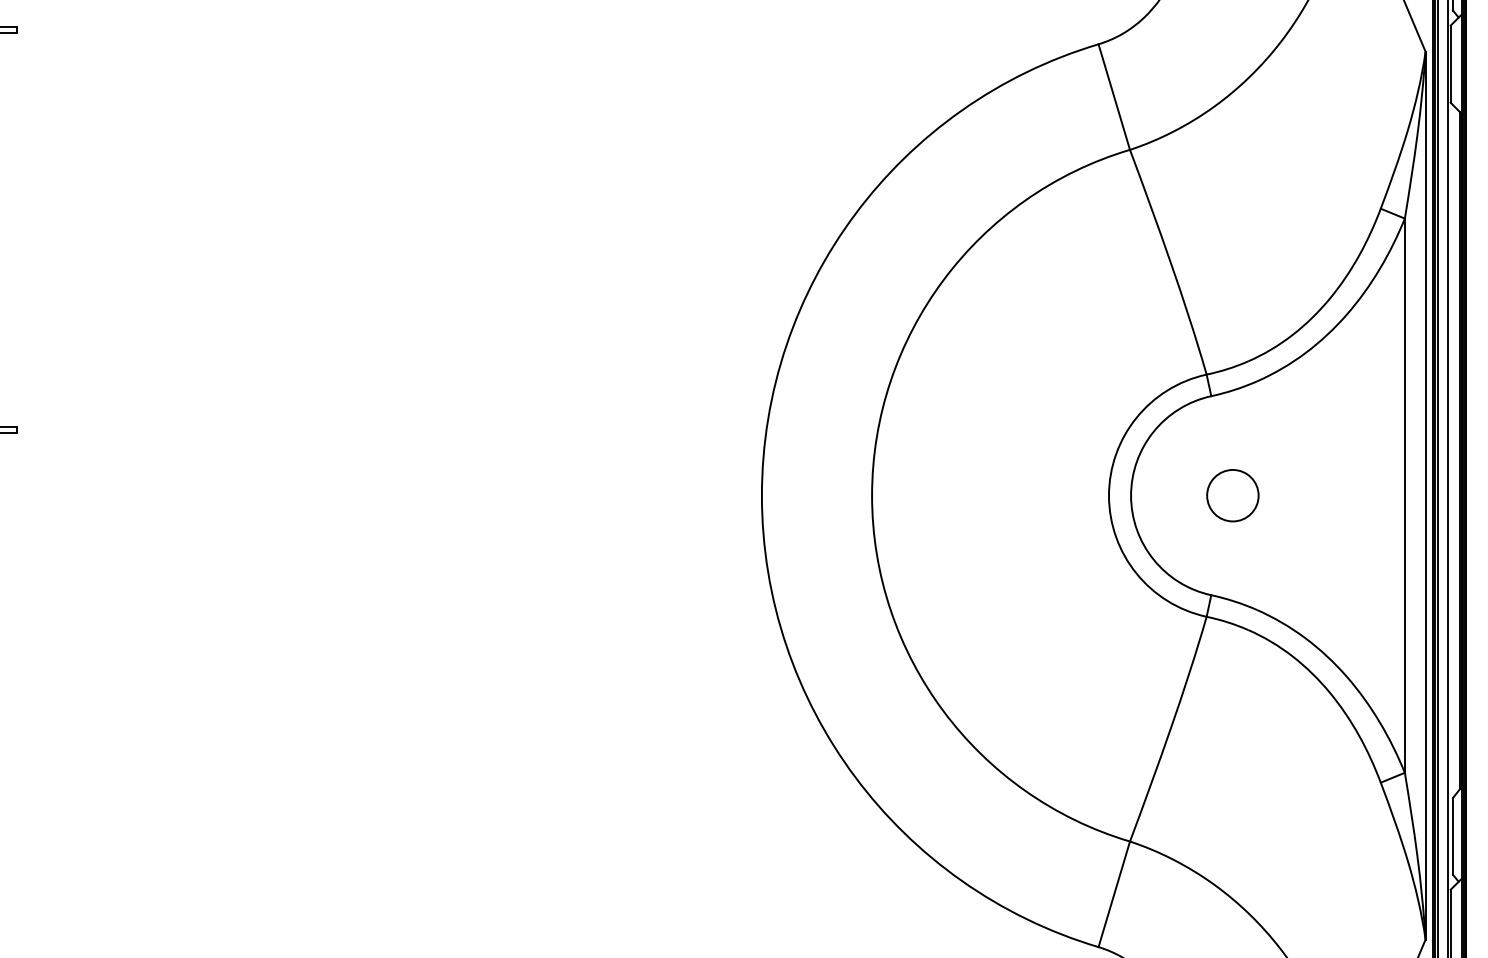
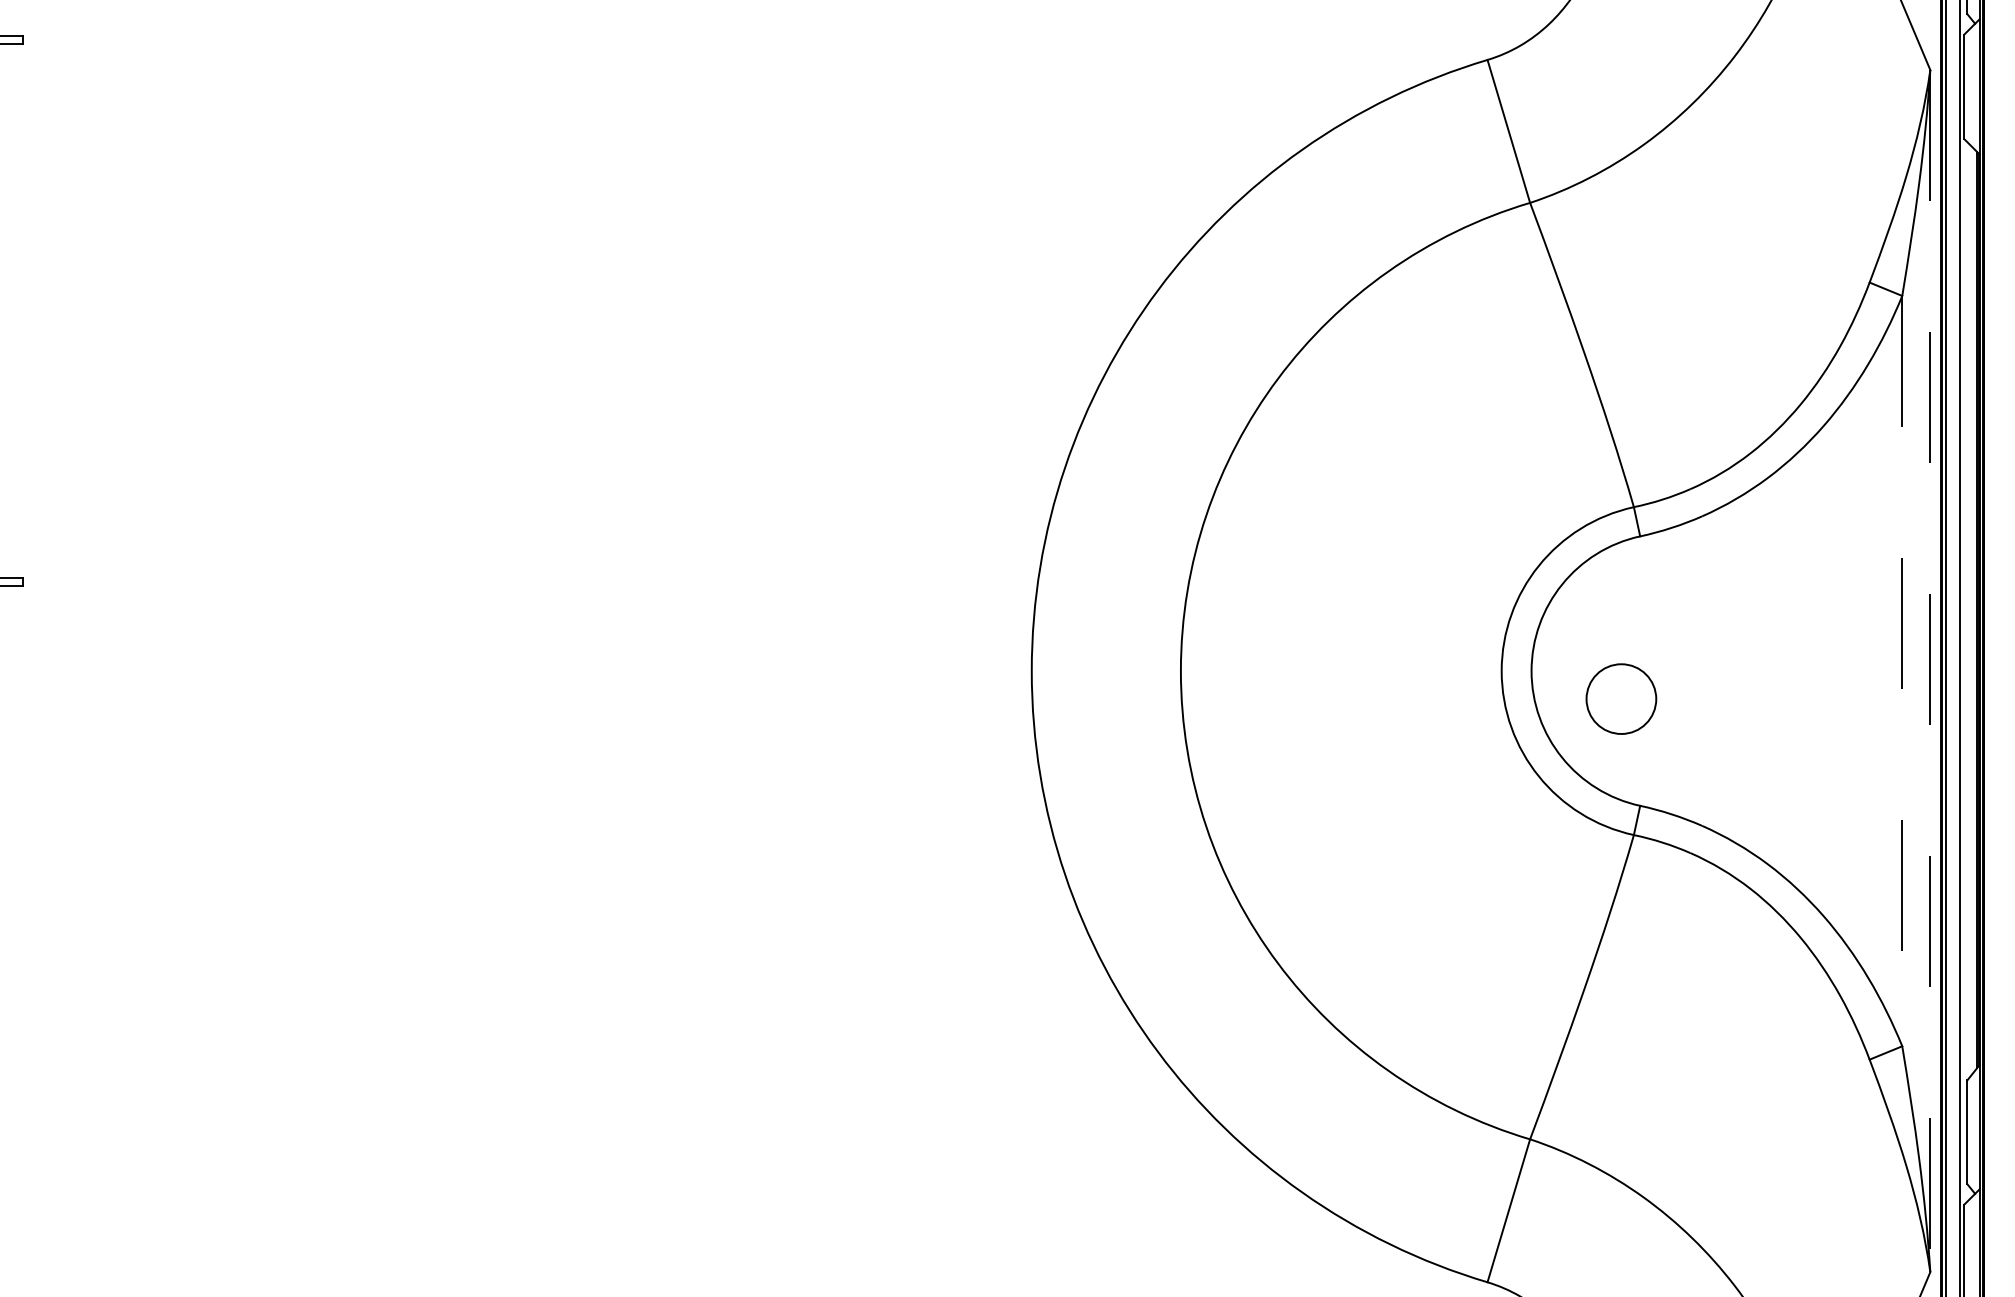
circle: (1232, 495) -> (1621, 698), moved
line: (1405, 495) -> (1902, 671), solid -> dashed
line: (1425, 495) -> (1930, 671), solid -> dashed

